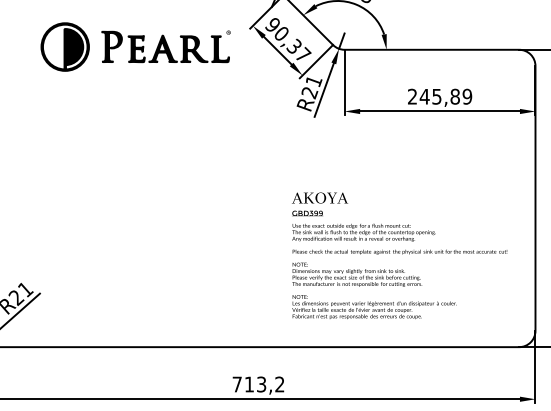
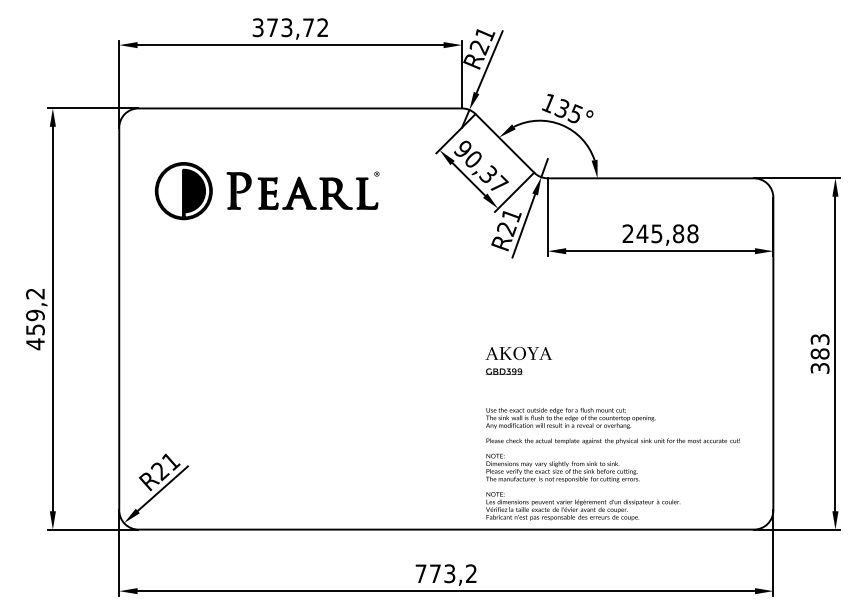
part: (135, 47) -> (266, 191), moved
text: (467, 96) -> (692, 233), 245,89 -> 245,88
text: (399, 271) -> (612, 464), moved
text: (249, 384) -> (435, 573), 713,2 -> 773,2

